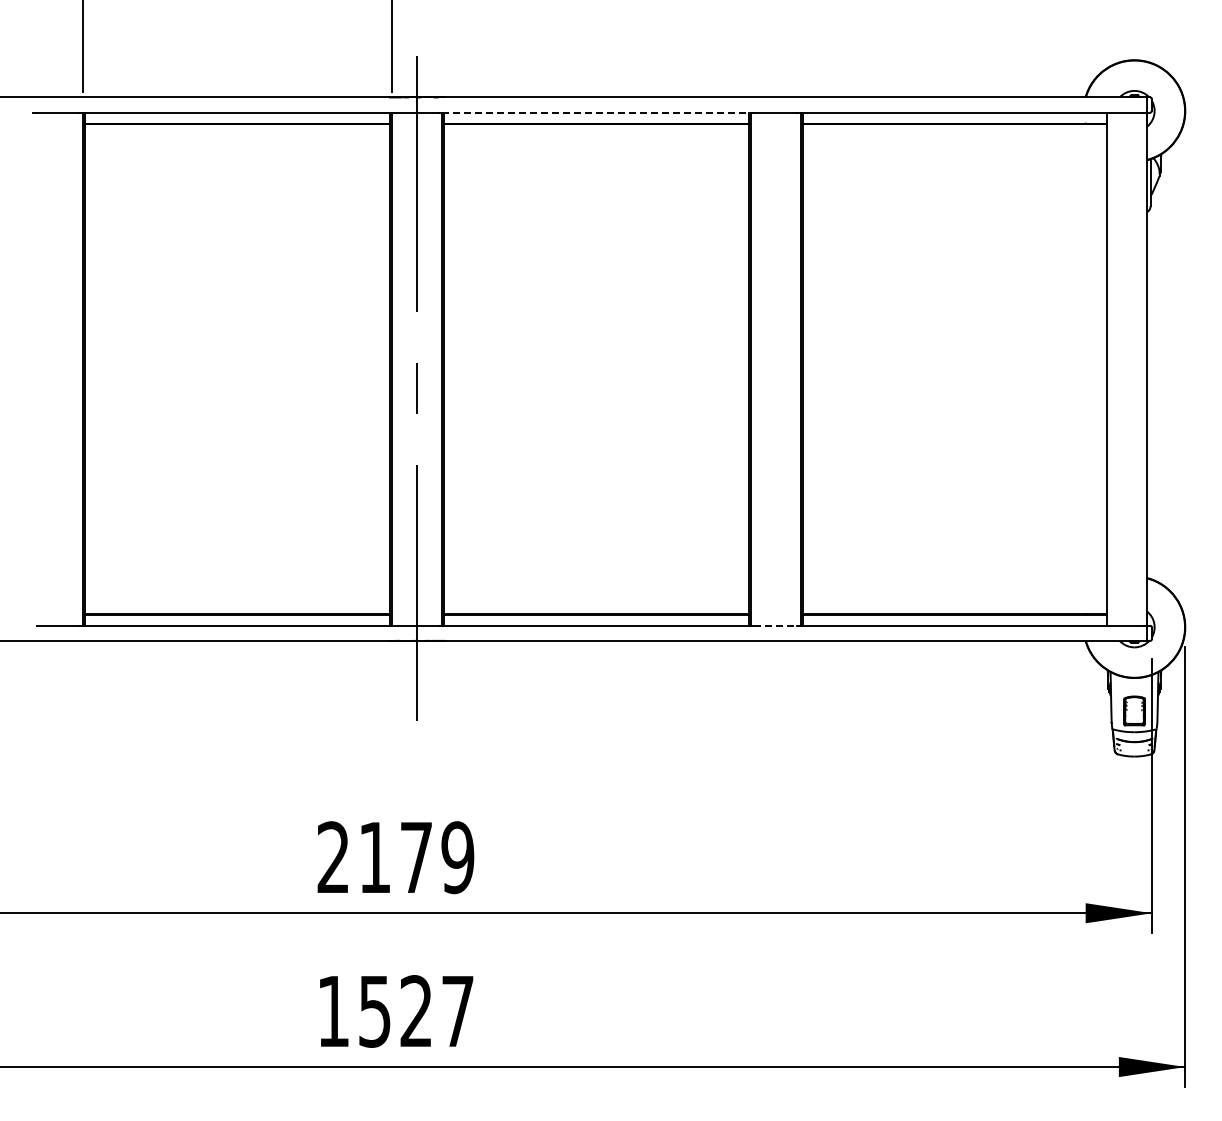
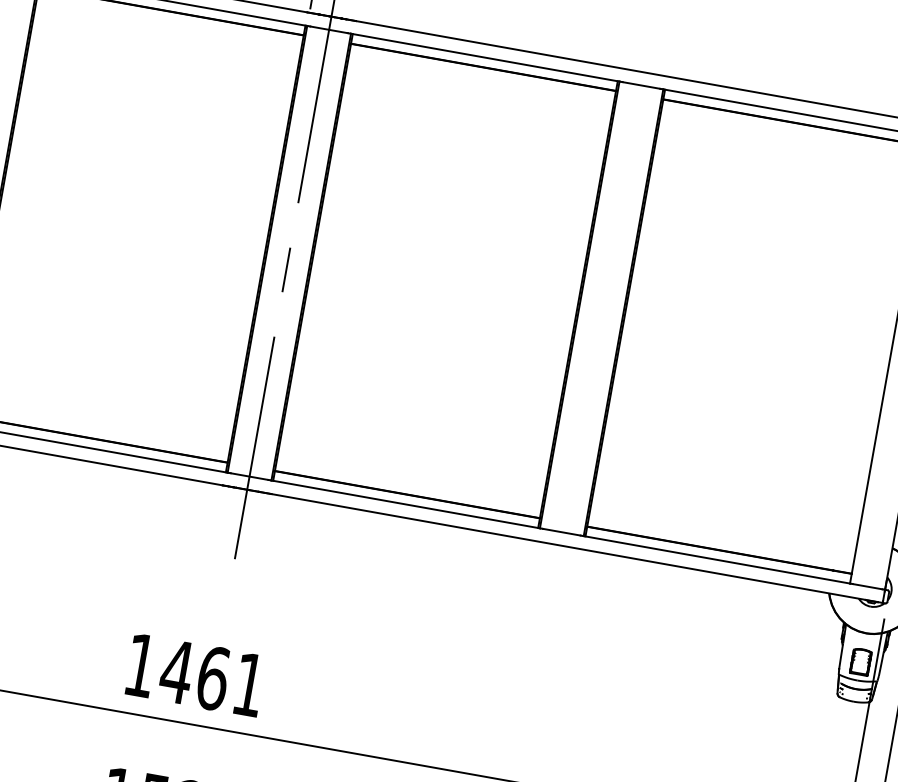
line: (596, 112) -> (485, 57), dashed -> solid
line: (775, 625) -> (561, 531), dashed -> solid
text: (395, 857) -> (194, 674), 2179 -> 1461

